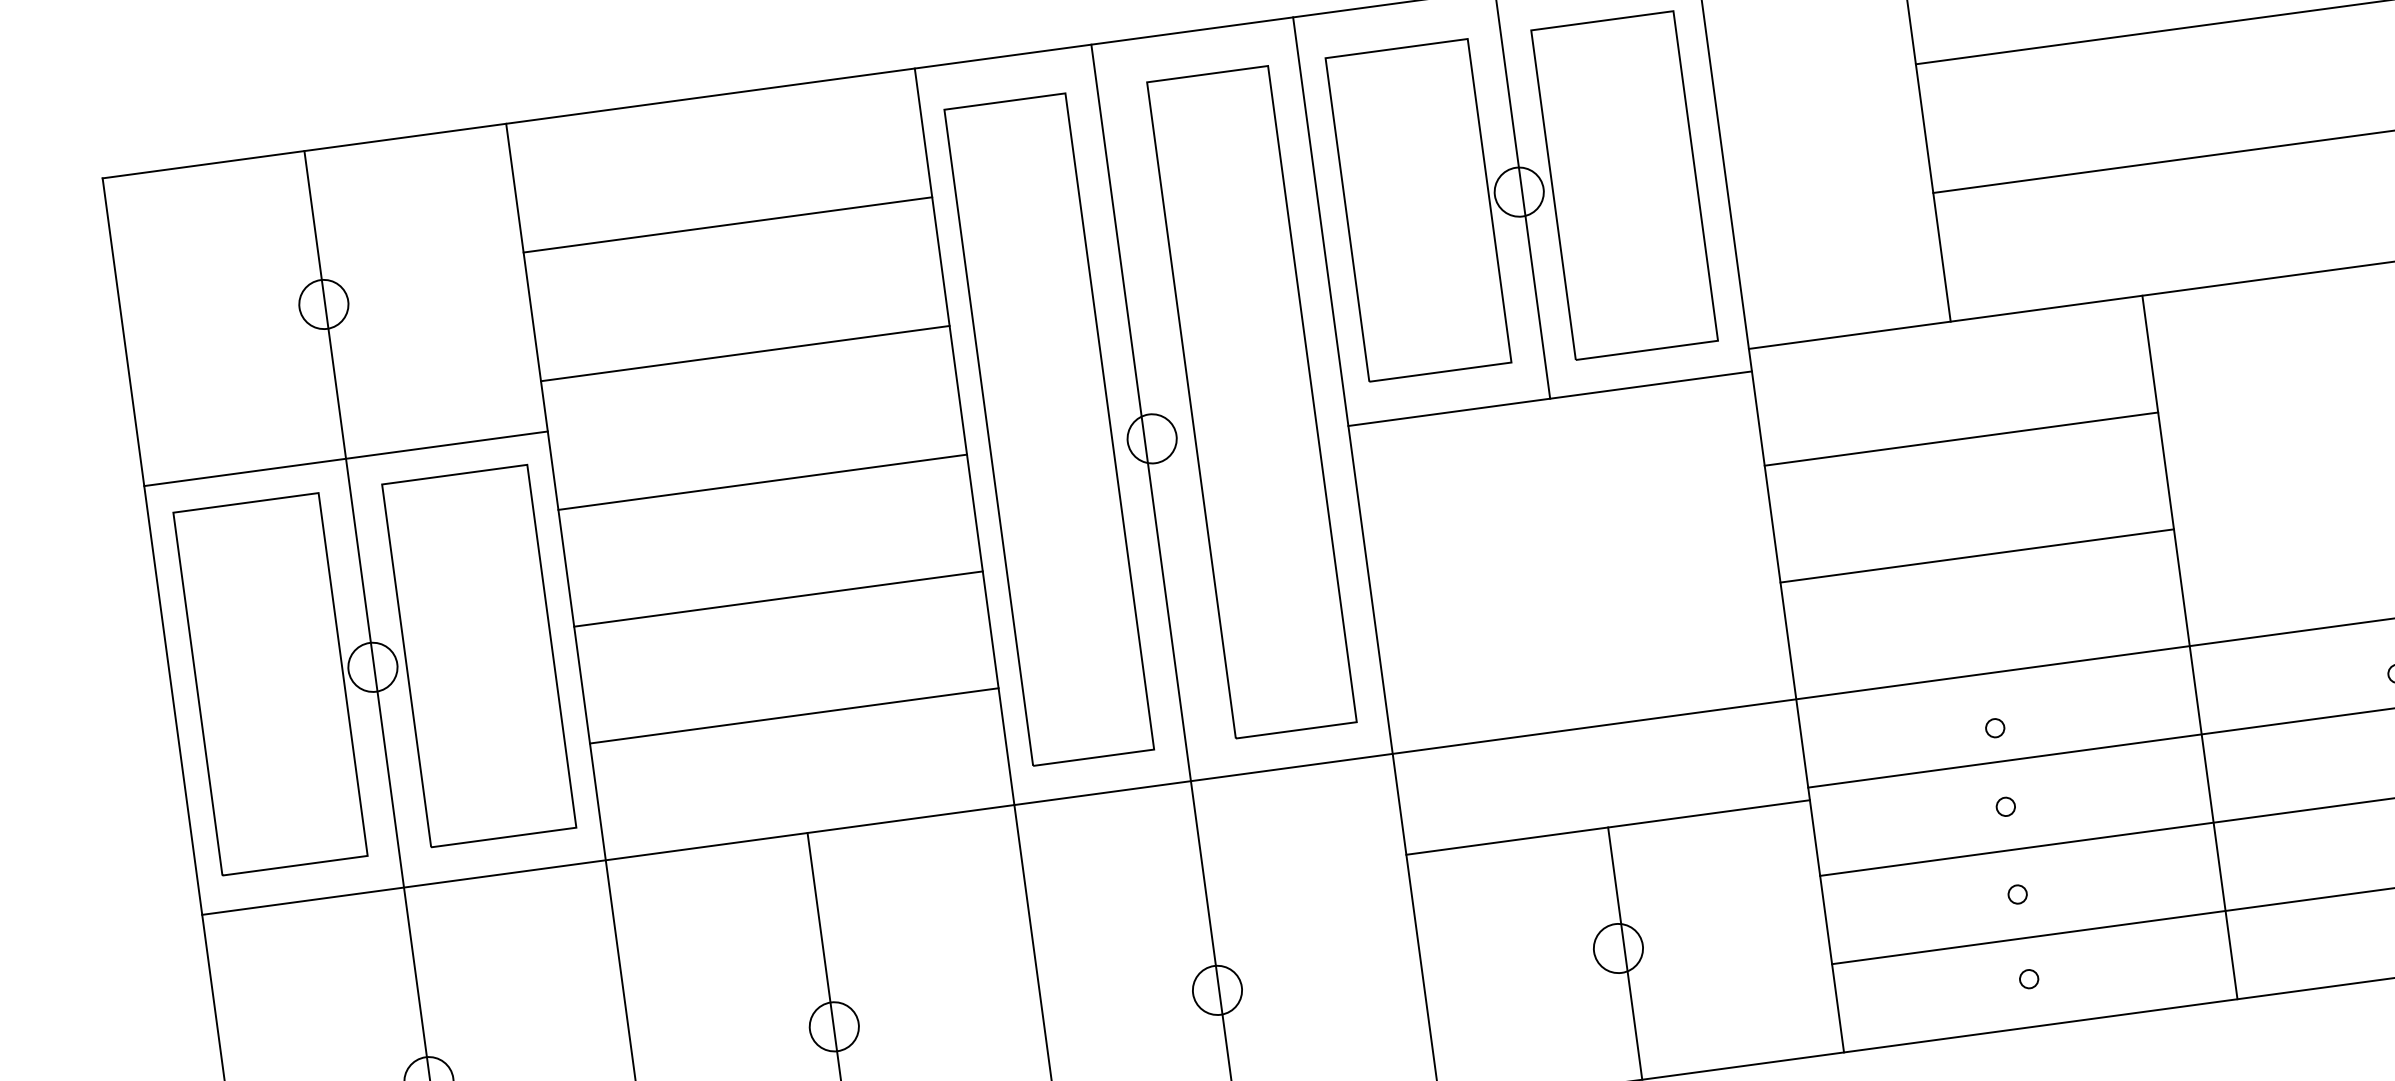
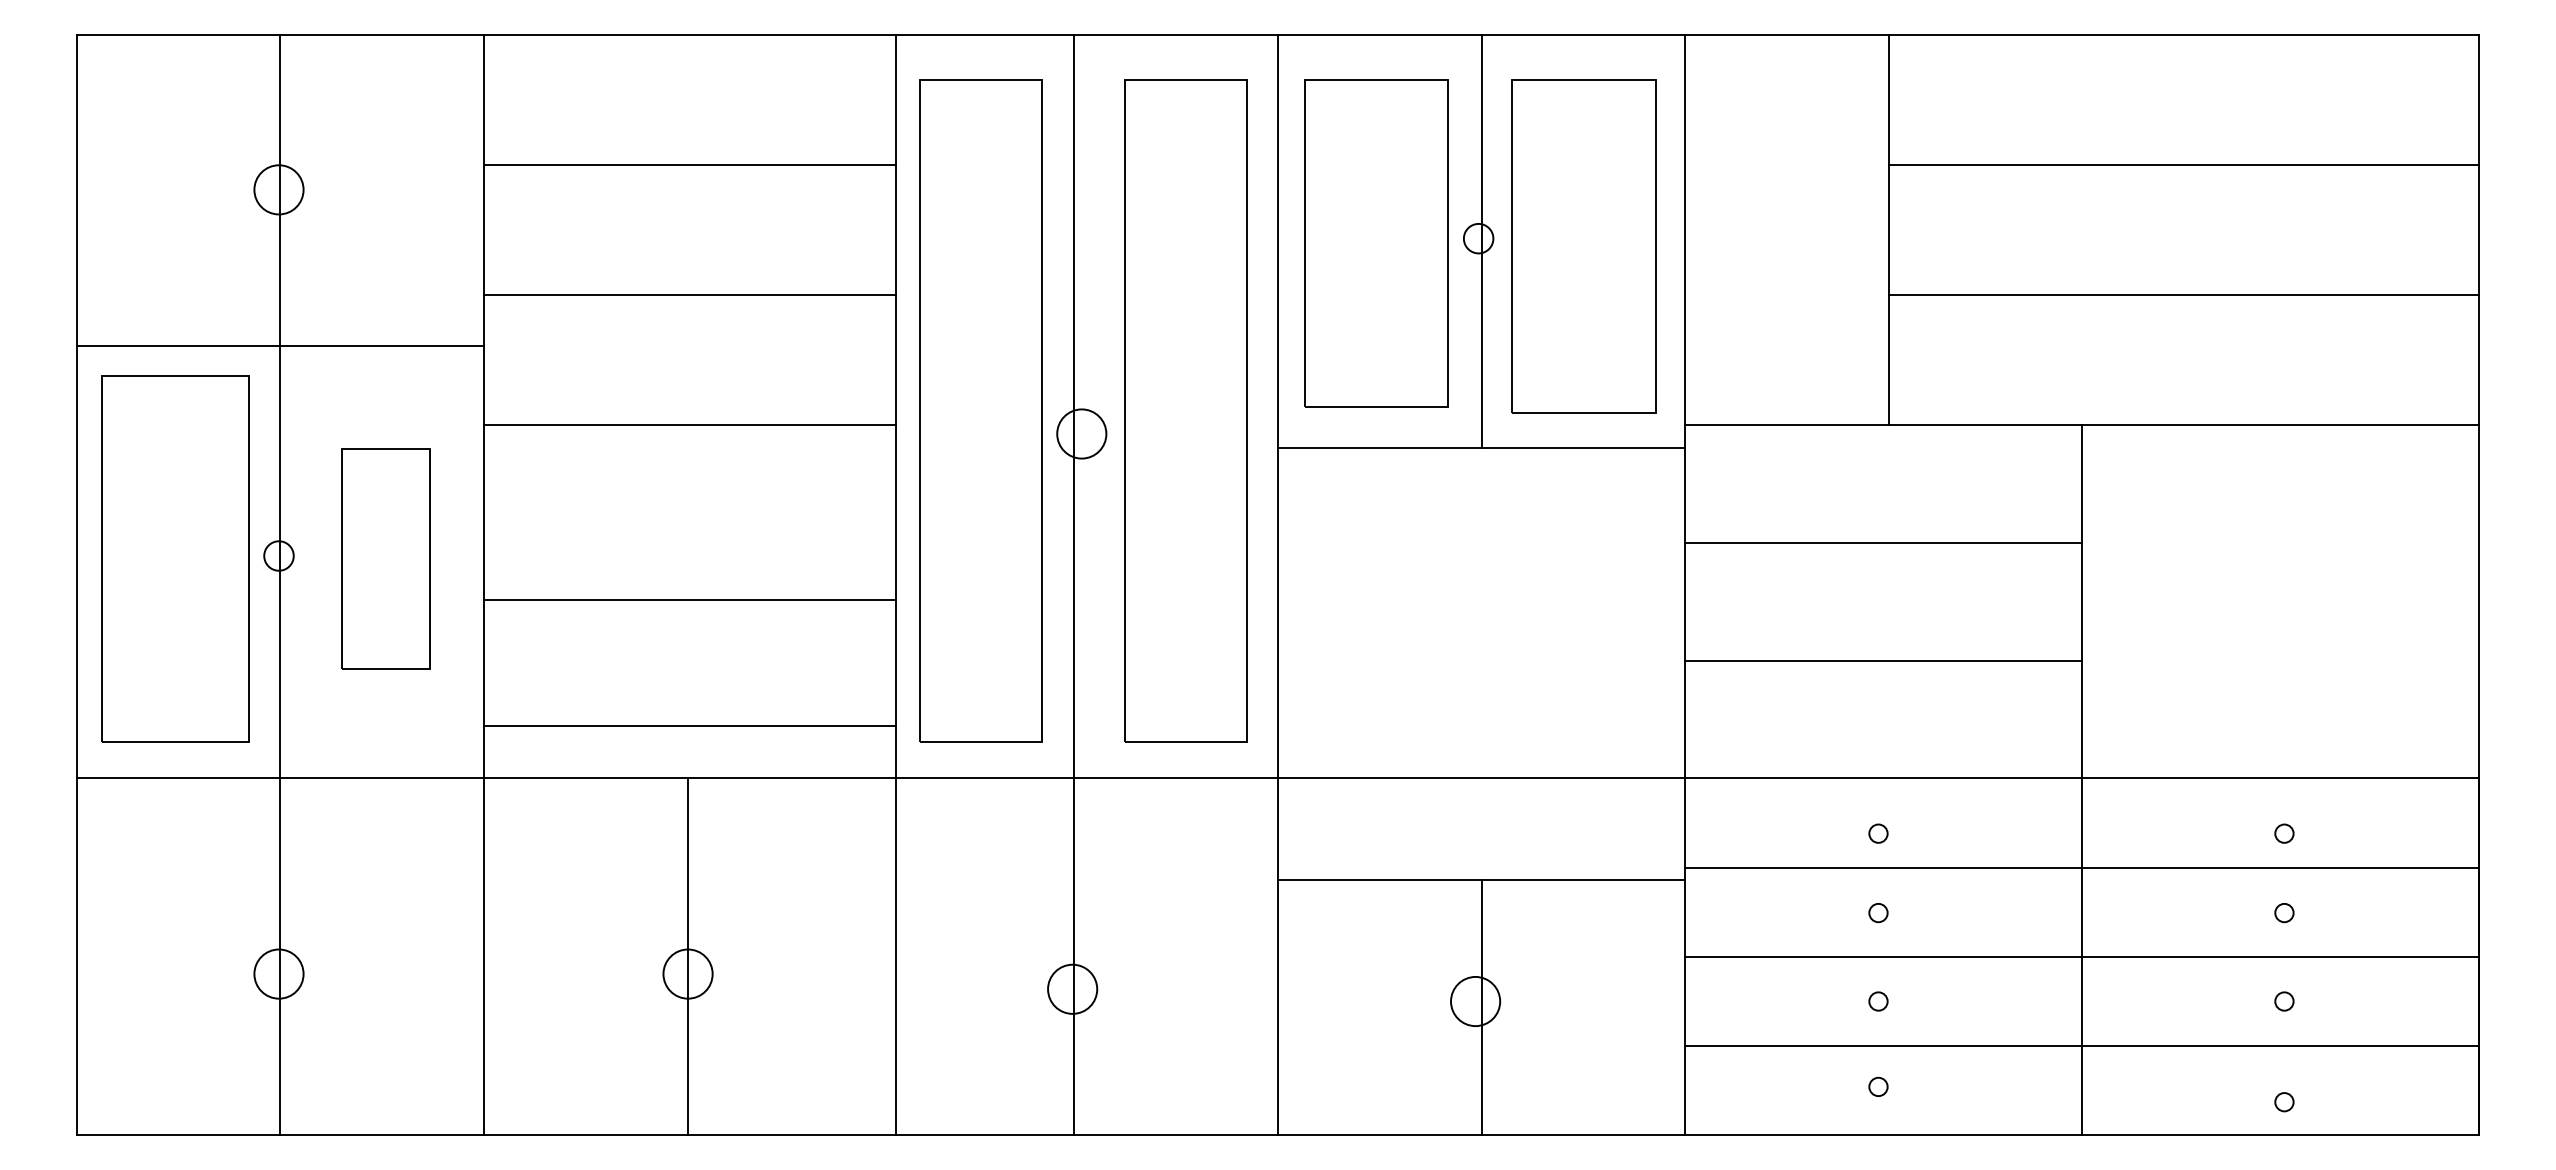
circle: (1519, 191) -> (1478, 238), size x0.6
line: (777, 598) -> (689, 599), moved
part: (478, 655) -> (385, 558), size x0.6
circle: (372, 666) -> (278, 555), size x0.6
line: (793, 715) -> (689, 725), moved

